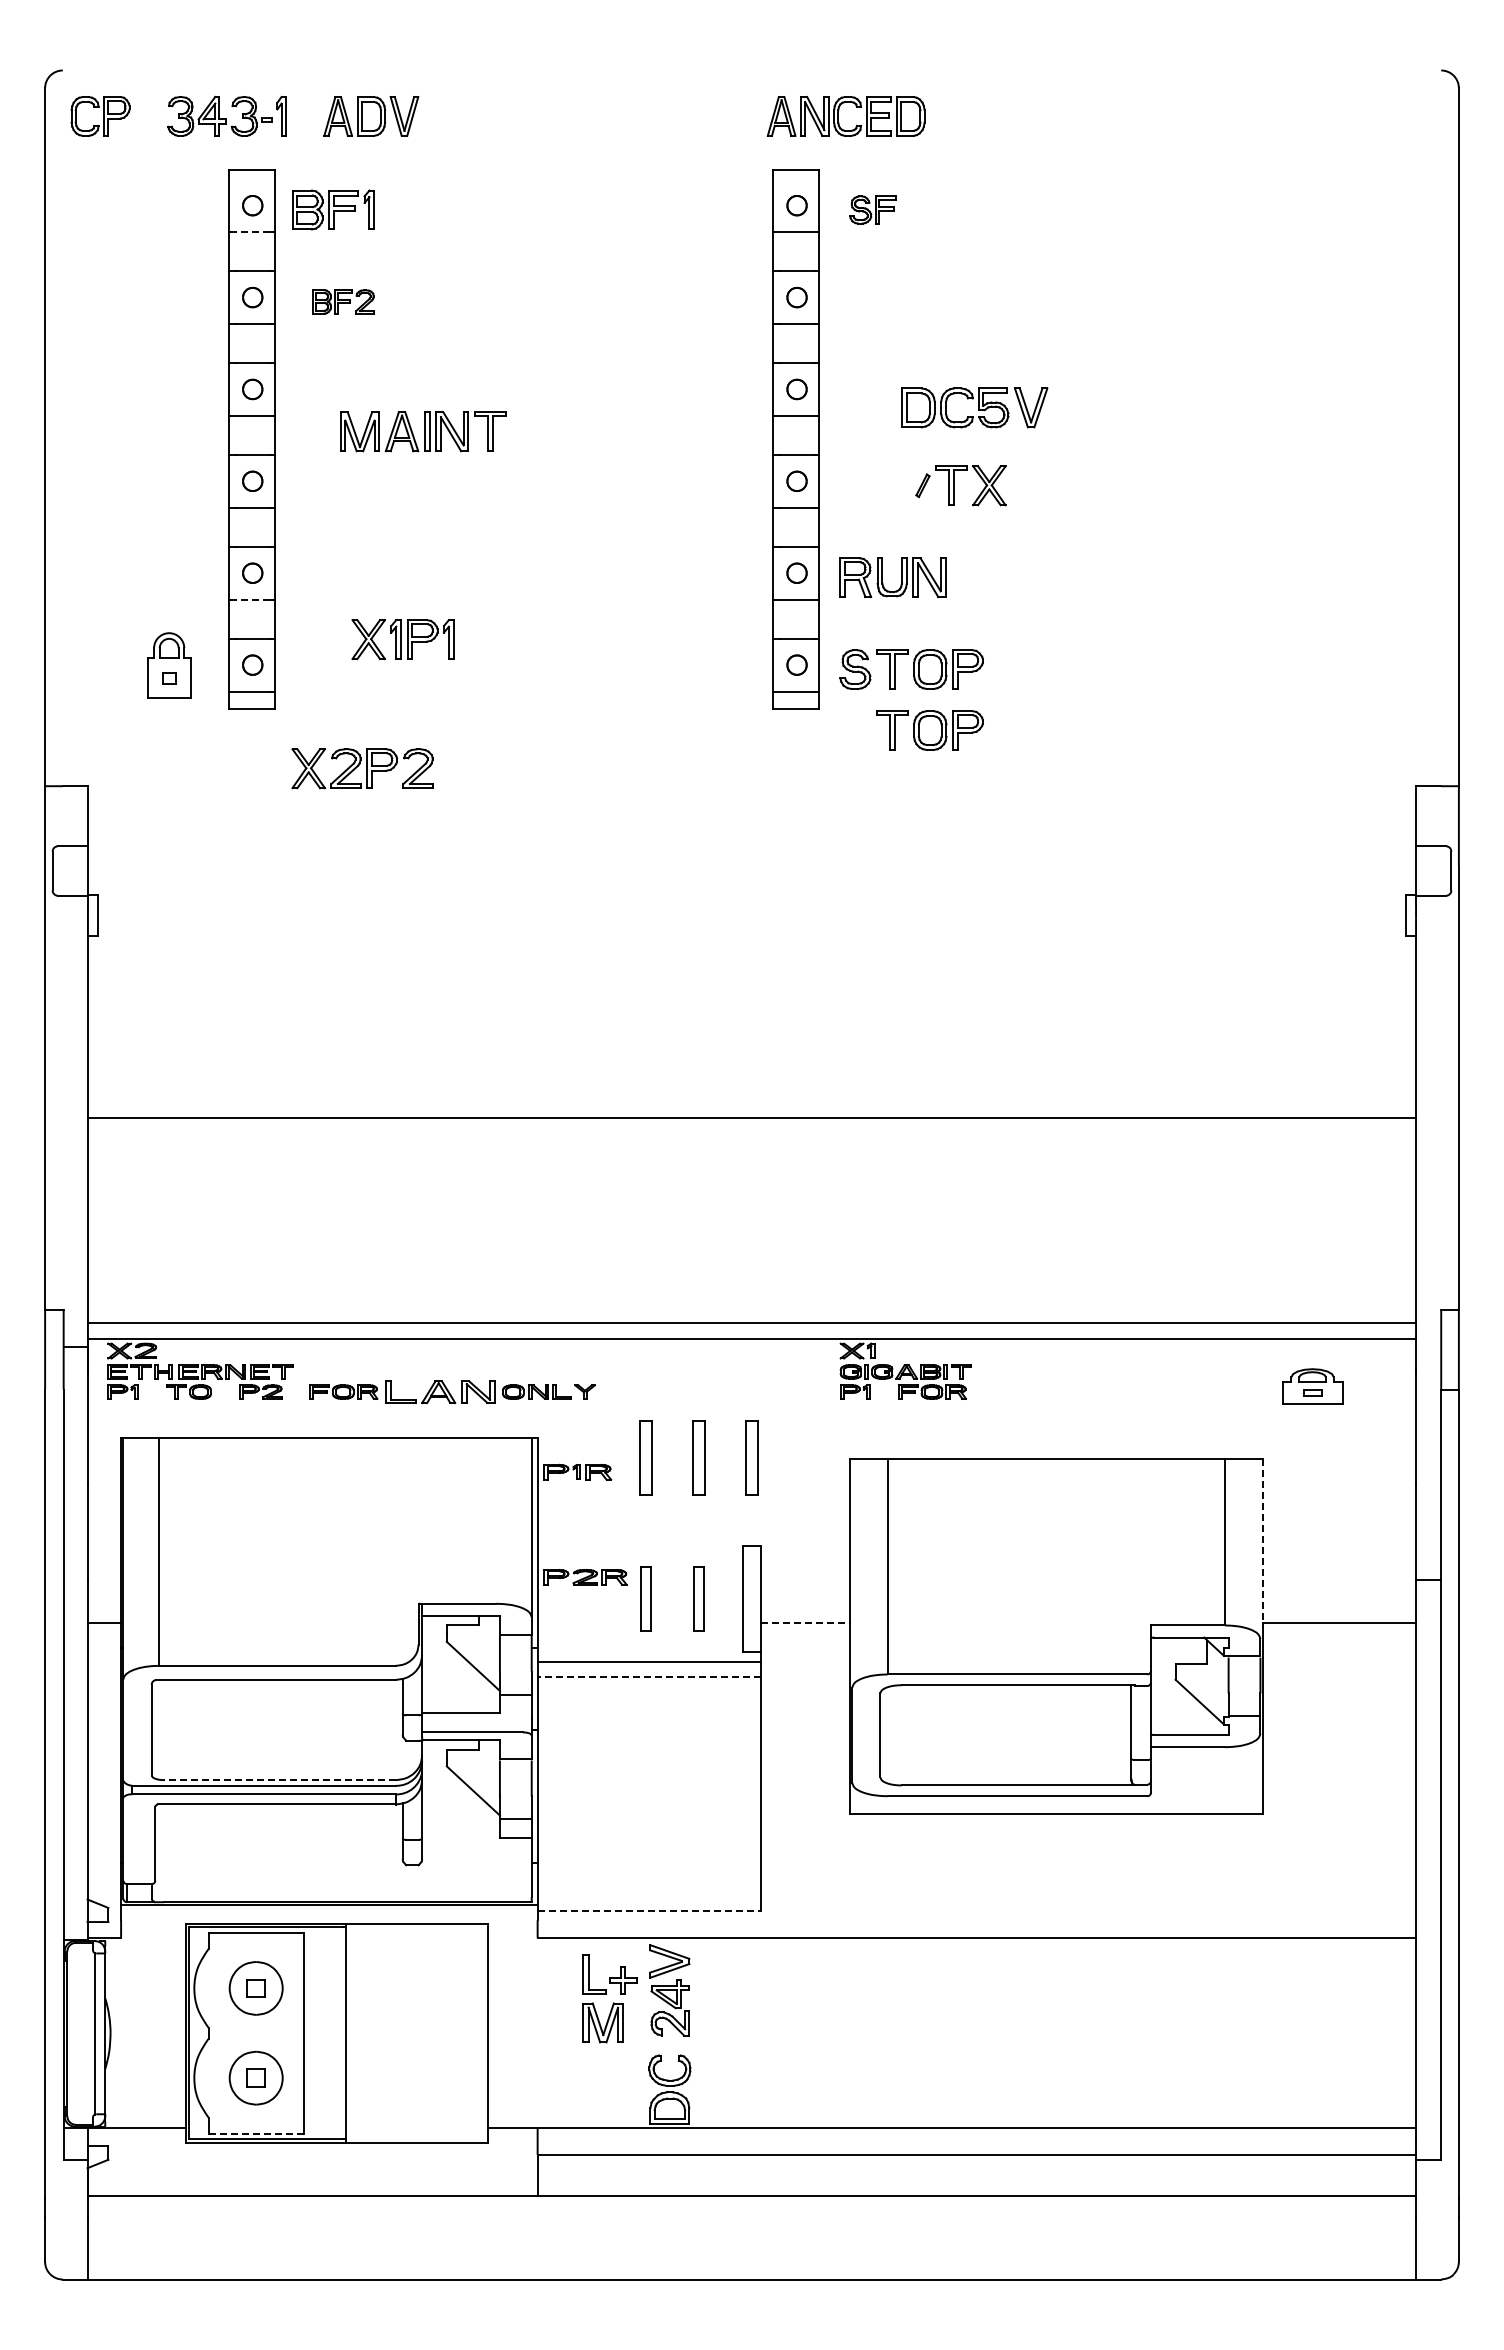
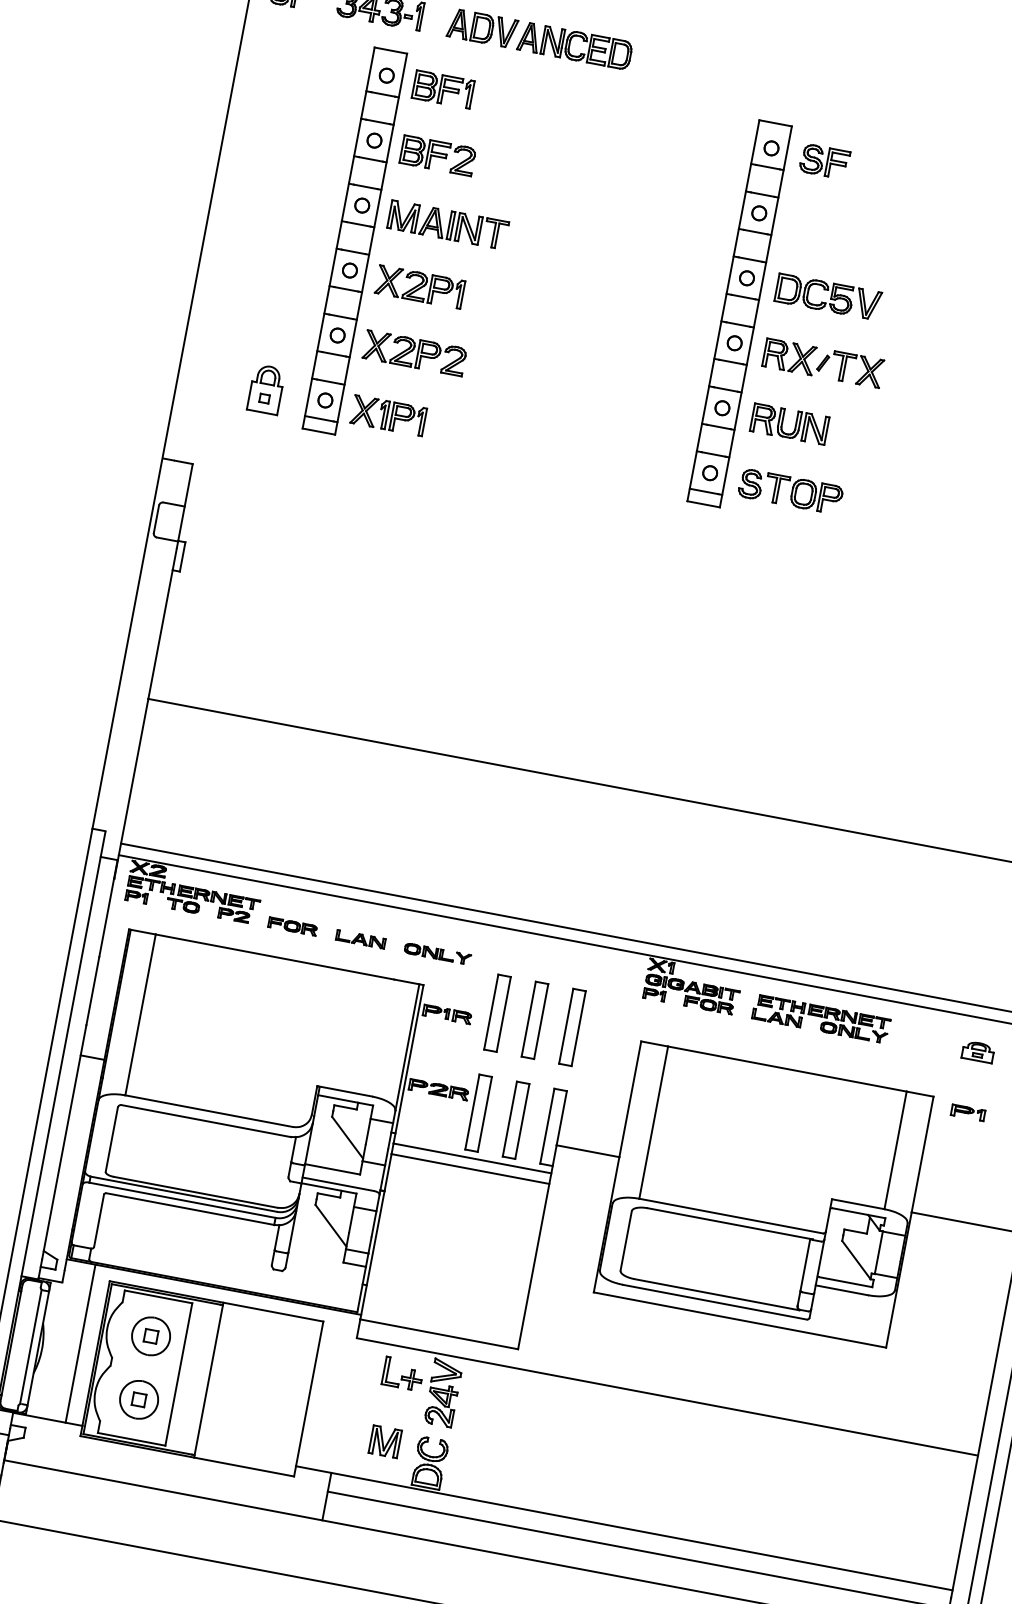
part: (838, 116) -> (569, 44), moved
part: (872, 209) -> (824, 161), size x1.43
line: (252, 232) -> (383, 94), dashed -> solid
part: (343, 301) -> (438, 155), size x1.67
part: (974, 407) -> (828, 296), moved
part: (423, 431) -> (448, 224), moved
part: (870, 481) -> (786, 353), added
part: (352, 485) -> (419, 286), added
line: (252, 599) -> (334, 354), dashed -> solid
part: (402, 639) -> (388, 415), moved
part: (929, 730) -> (795, 537), removed
part: (362, 768) -> (414, 353), moved
part: (1089, 1381) -> (821, 1018), added
part: (1312, 1386) -> (978, 1051), size x0.71
part: (439, 1391) -> (360, 938), size x0.62
part: (645, 1457) -> (497, 1013), size x1.43
part: (698, 1457) -> (534, 1020), size x1.43
part: (751, 1457) -> (572, 1027), size x1.43
part: (1314, 1471) -> (968, 1112), added
line: (1263, 1540) -> (922, 1154), dashed -> solid
part: (645, 1598) -> (478, 1112), size x1.67
part: (698, 1598) -> (515, 1119), size x1.67
line: (805, 1622) -> (588, 1151), dashed -> solid
line: (649, 1677) -> (470, 1169), dashed -> solid
line: (279, 1780) -> (195, 1192), dashed -> solid
line: (649, 1911) -> (439, 1334), dashed -> solid
line: (161, 2016) -> (80, 1343), added
part: (602, 2022) -> (384, 1441), moved
line: (256, 2134) -> (131, 1439), dashed -> solid

